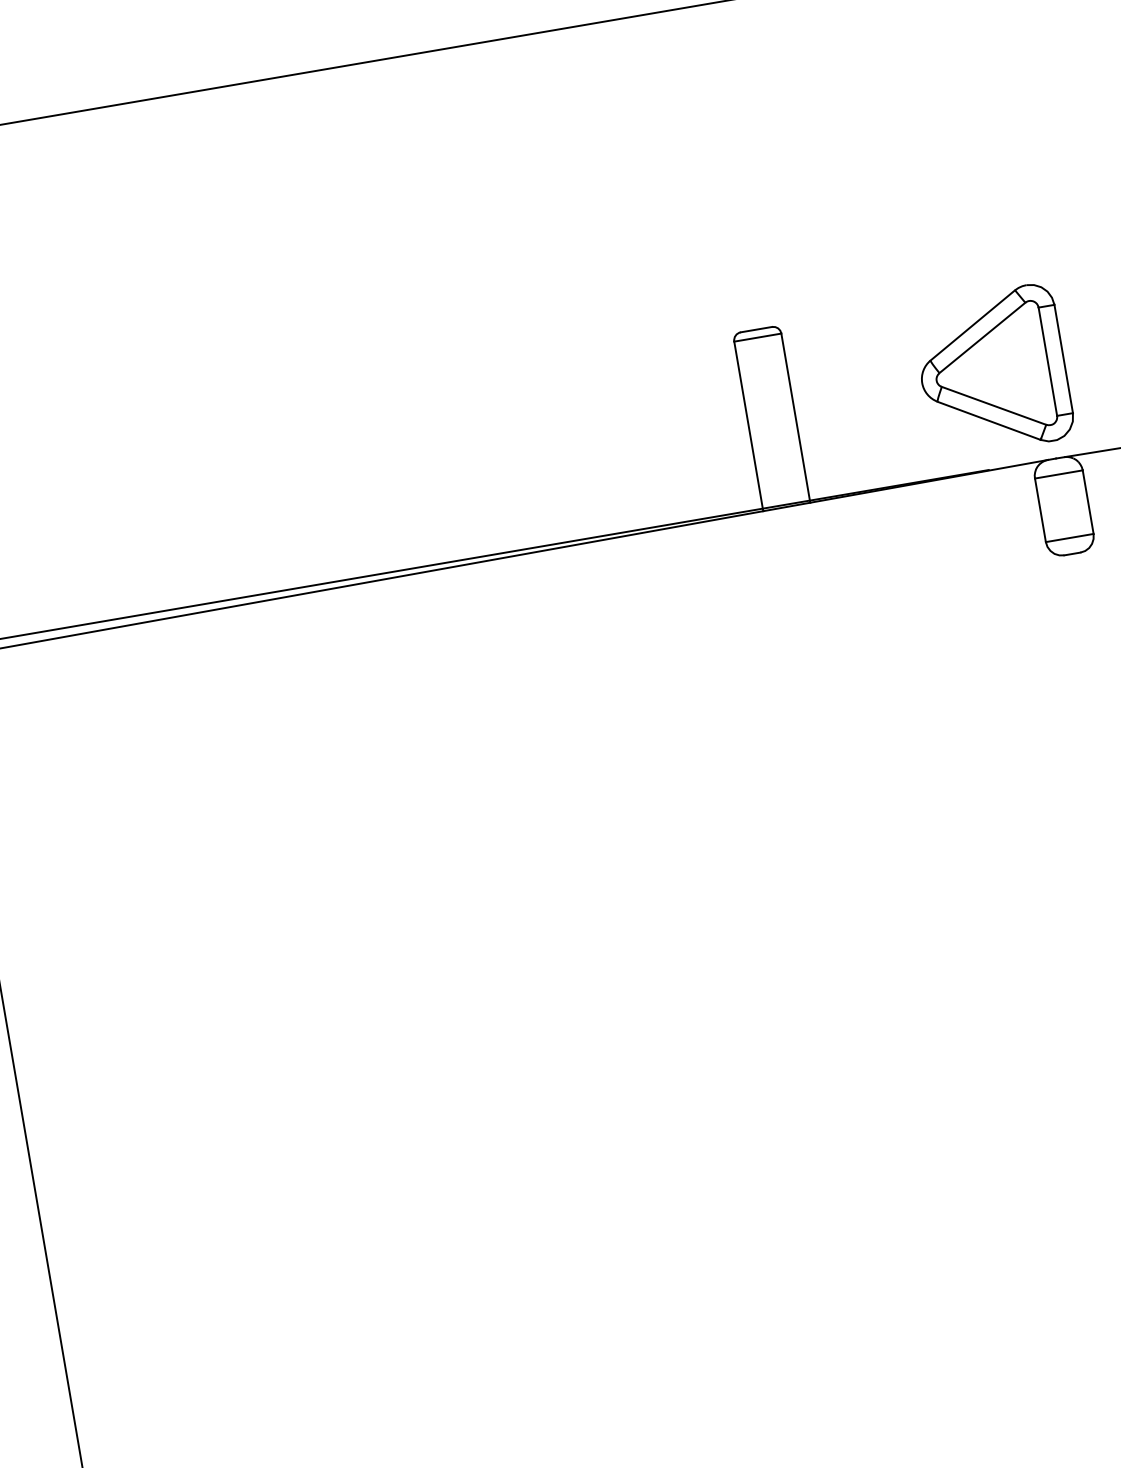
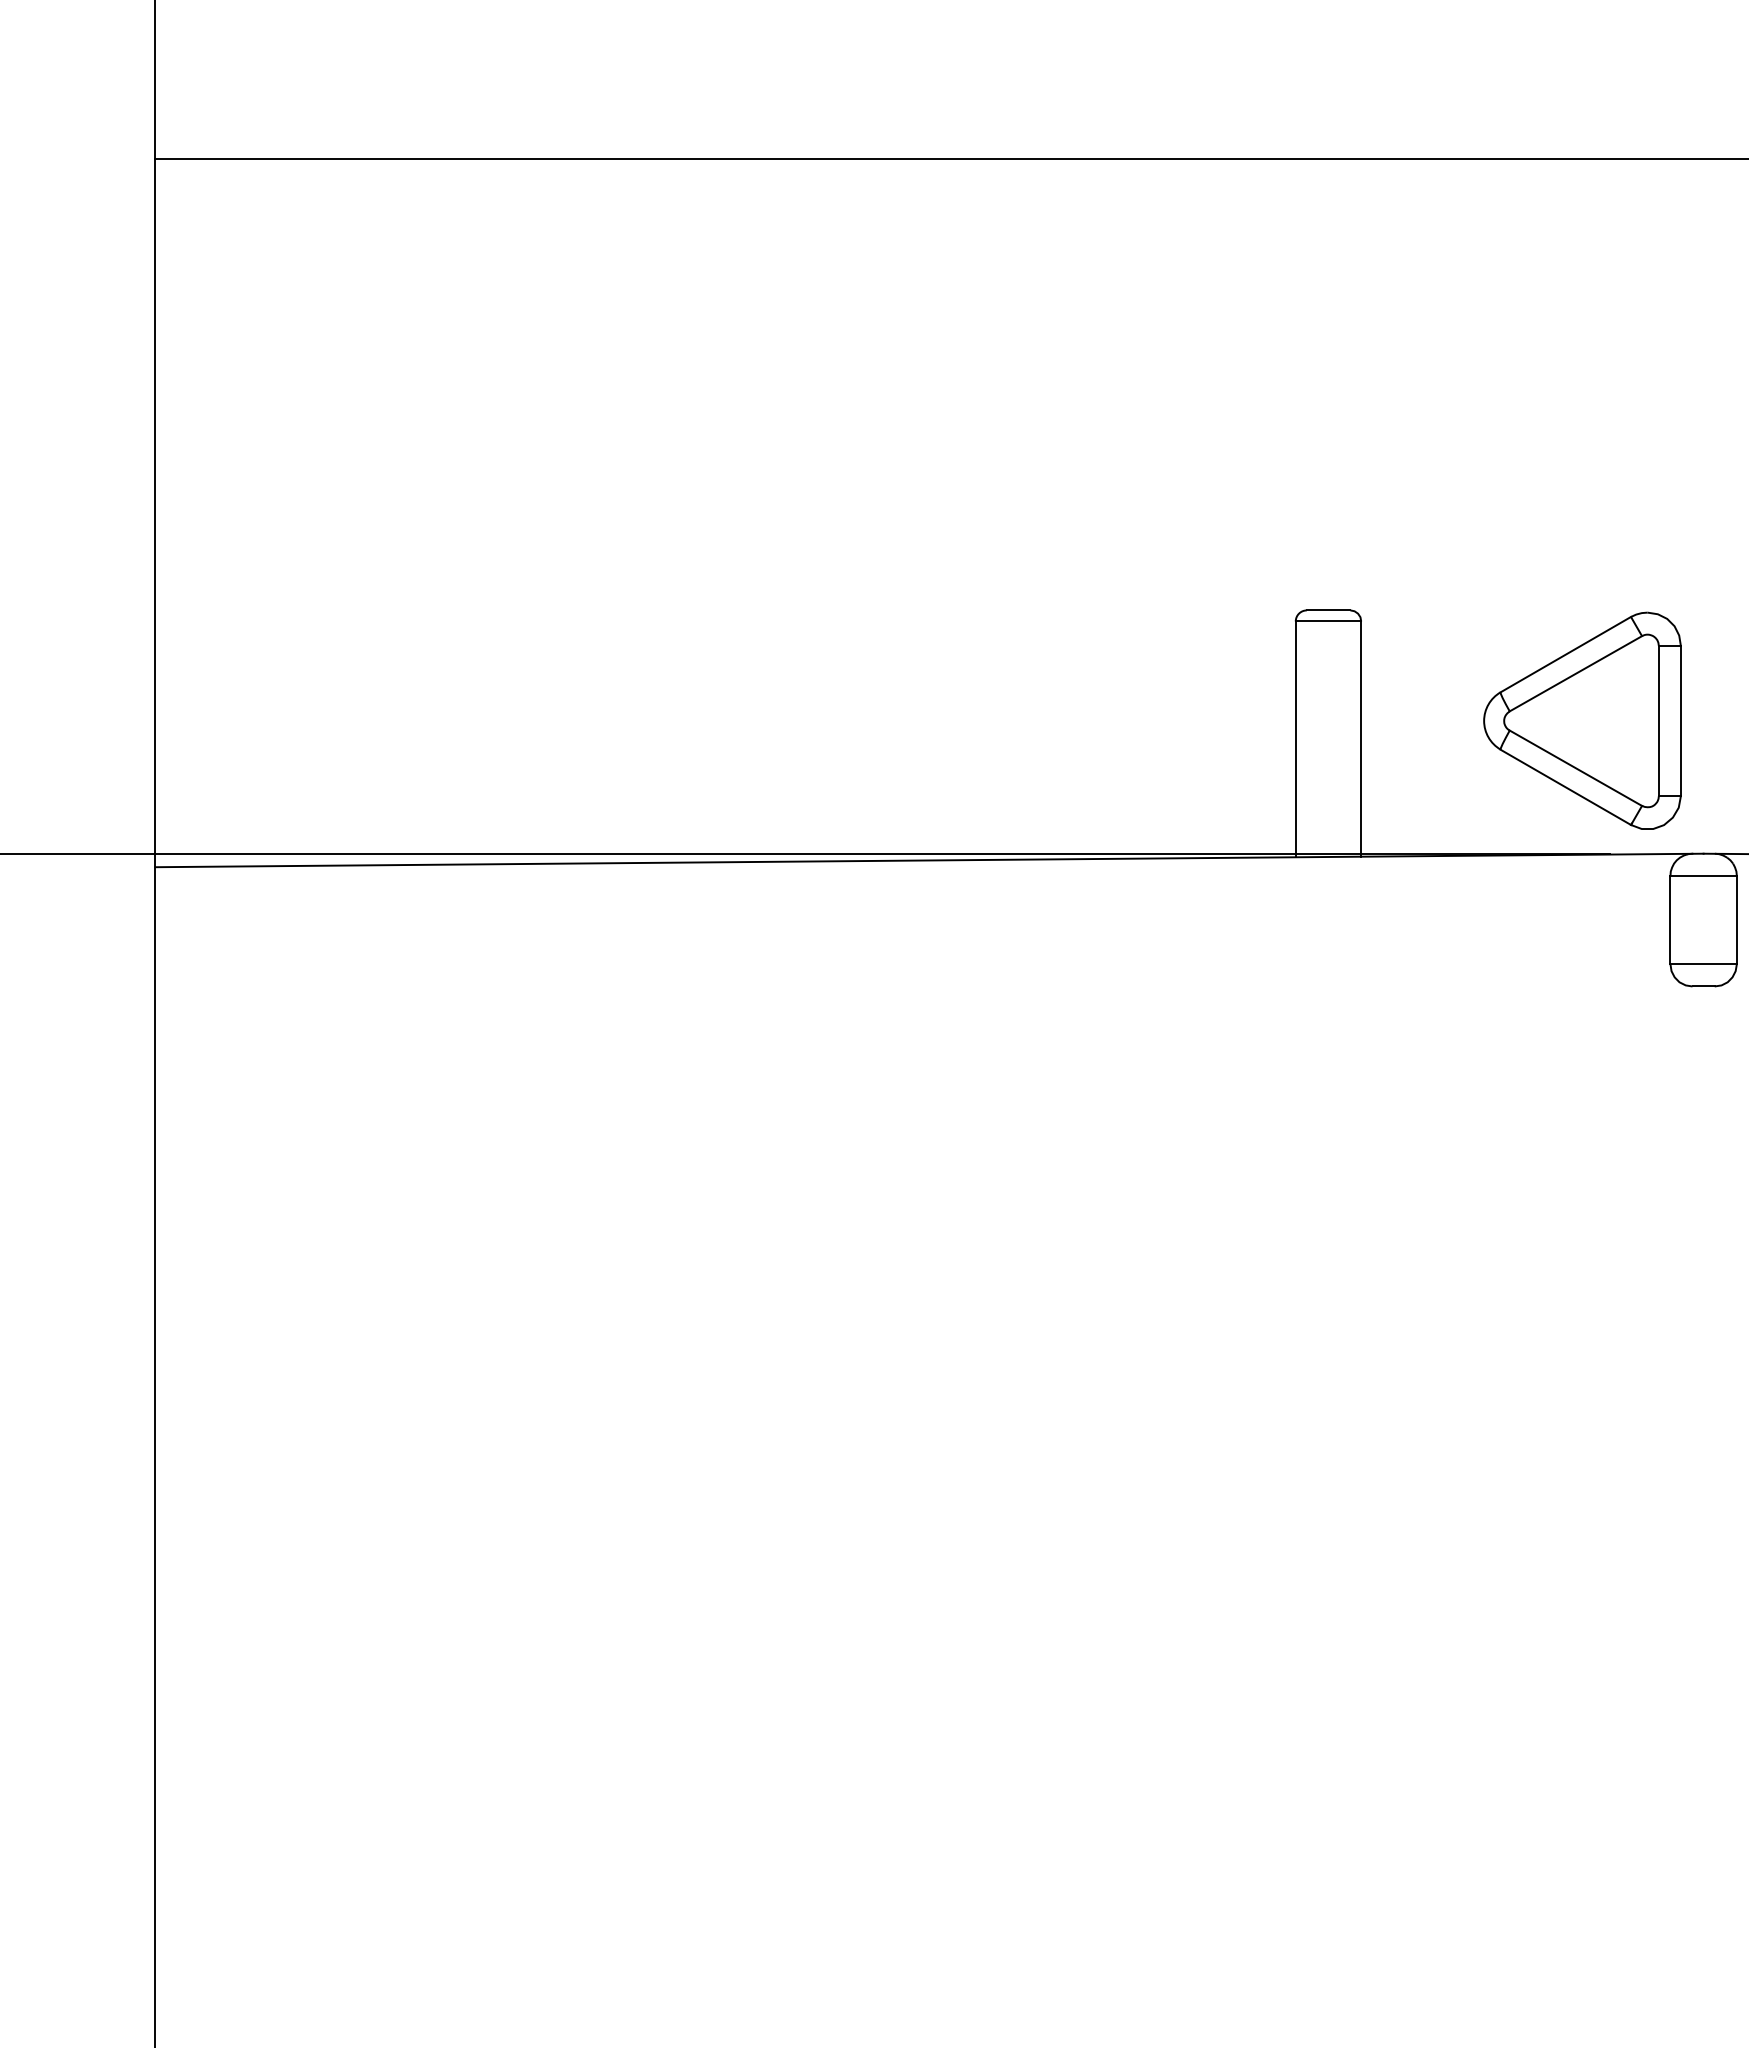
part: (992, 370) -> (1582, 720), moved

